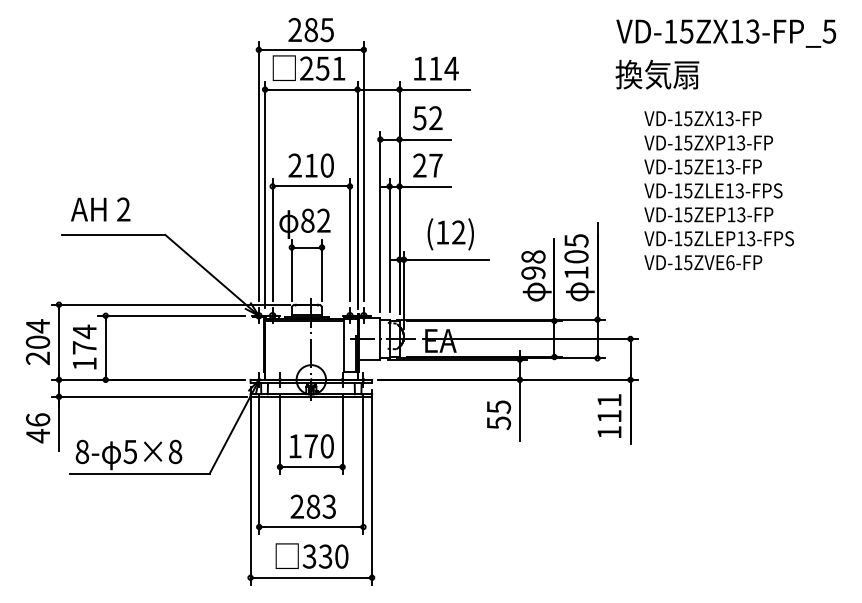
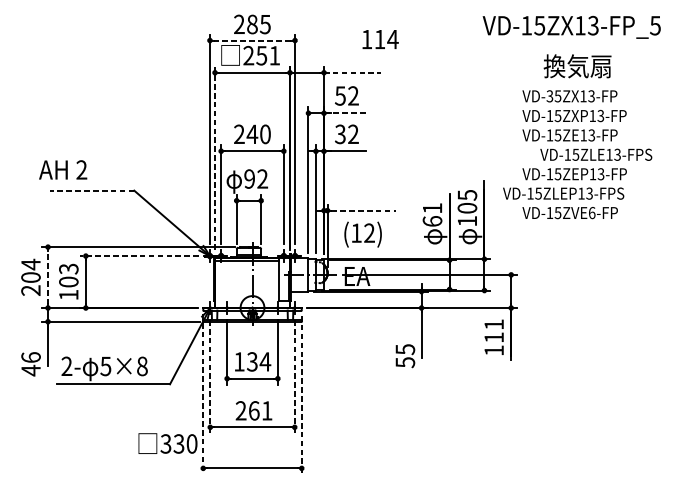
text: (726, 33) -> (571, 27), moved
line: (311, 49) -> (252, 40), solid -> dashed
text: (436, 68) -> (380, 39), moved
text: (657, 74) -> (577, 66), moved
line: (435, 89) -> (353, 72), solid -> dashed
text: (678, 118) -> (550, 96), VD-15ZX13-FP -> VD-35ZX13-FP
line: (426, 139) -> (345, 113), solid -> dashed
text: (310, 165) -> (251, 134), 210 -> 240
text: (427, 165) -> (346, 134), 27 -> 32
text: (713, 190) -> (596, 154), moved
line: (265, 194) -> (215, 157), solid -> dashed
text: (100, 209) -> (62, 169), moved
text: (307, 220) -> (249, 178), 82 -> 92
text: (450, 234) -> (362, 234), moved
line: (113, 235) -> (92, 191), solid -> dashed
text: (718, 238) -> (563, 193), moved
line: (449, 259) -> (364, 210), solid -> dashed
text: (533, 264) -> (432, 214), 98 -> 61
line: (171, 315) -> (139, 255), solid -> dashed
text: (84, 339) -> (68, 275), 174 -> 103
line: (59, 341) -> (48, 276), solid -> dashed
text: (499, 414) -> (405, 355), moved
text: (38, 428) -> (31, 364), moved
text: (319, 446) -> (259, 362), 170 -> 134
text: (82, 451) -> (67, 366), 8- -> 2-
line: (259, 464) -> (210, 376), solid -> dashed
line: (363, 464) -> (294, 376), solid -> dashed
line: (250, 486) -> (203, 394), solid -> dashed
line: (372, 487) -> (302, 395), solid -> dashed
text: (320, 506) -> (259, 410), 283 -> 261
text: (311, 555) -> (167, 443), moved

